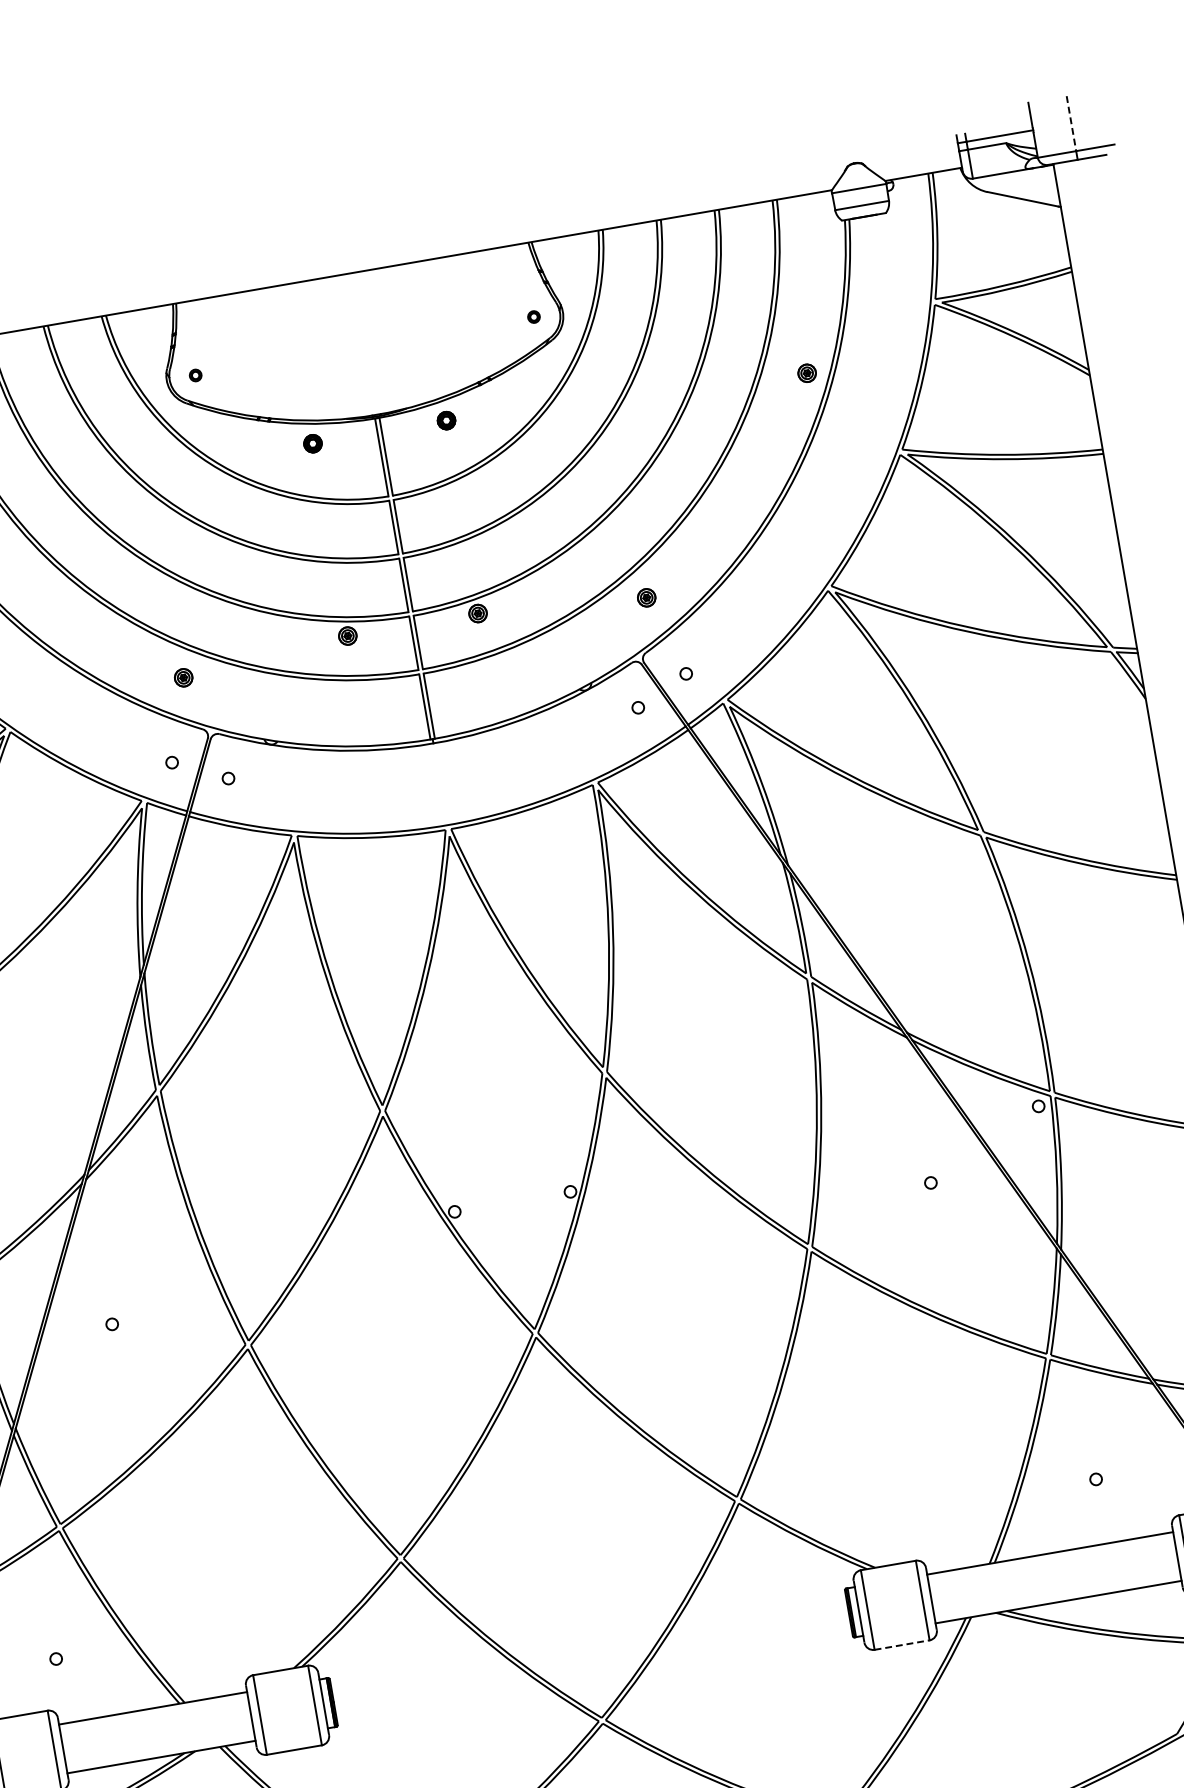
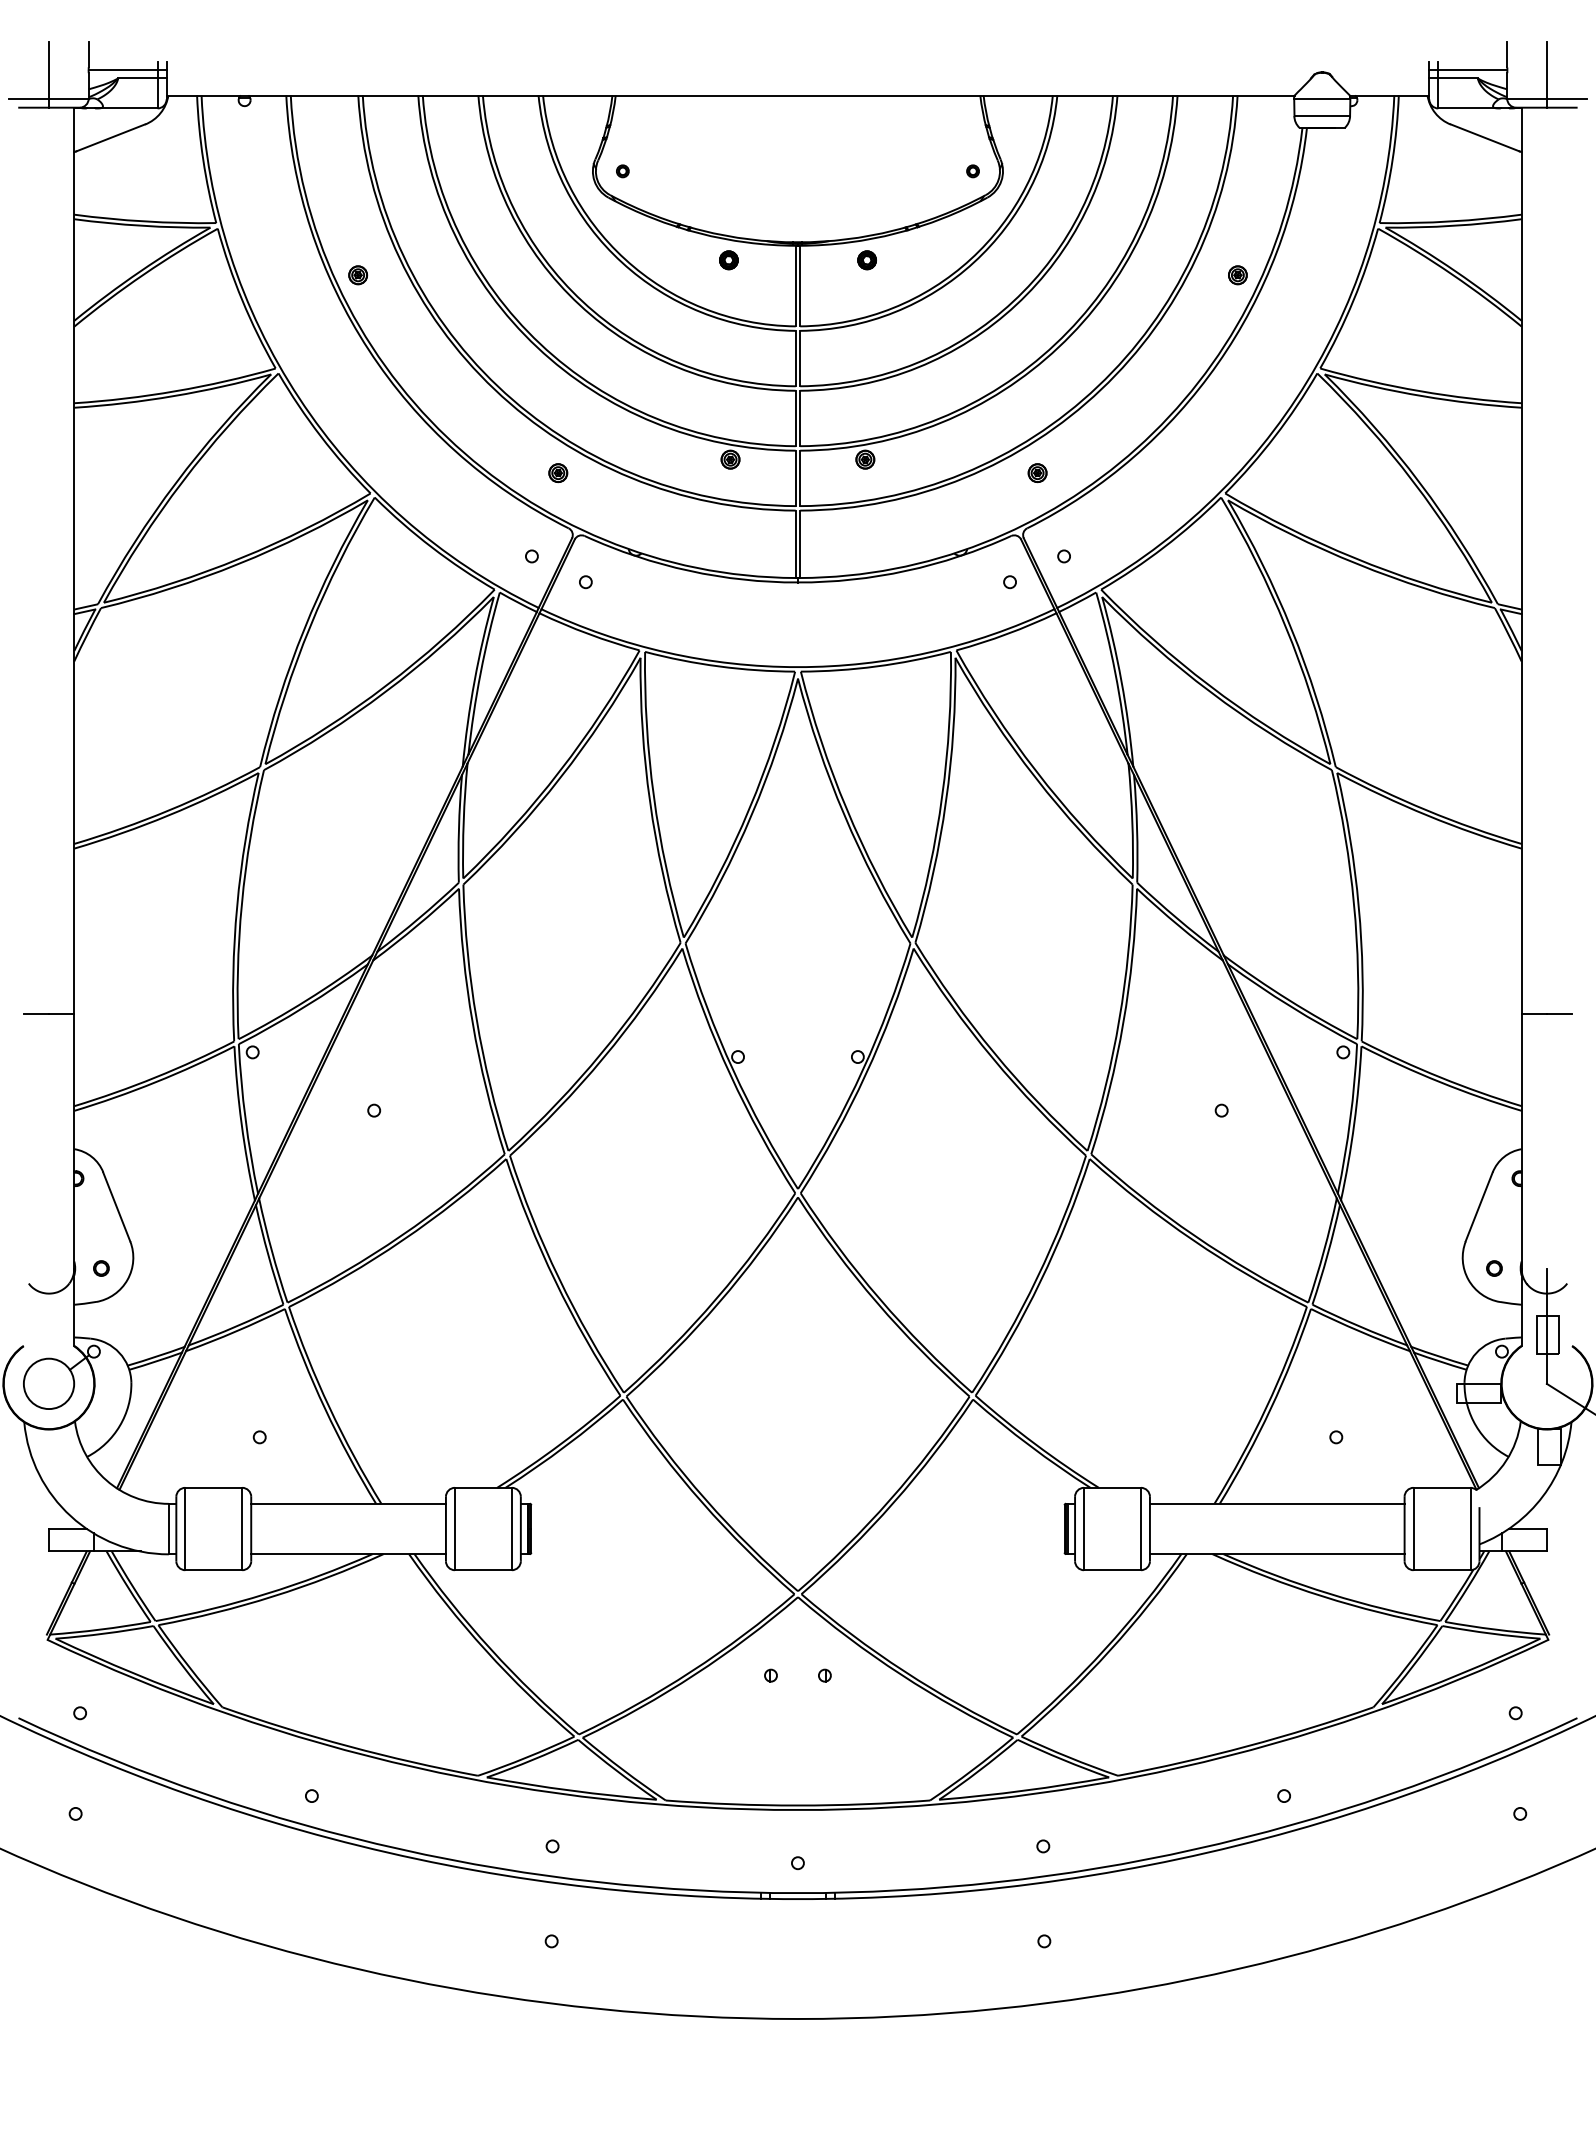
line: (1071, 123) -> (1546, 70), dashed -> solid
line: (903, 1645) -> (1113, 1570), dashed -> solid

